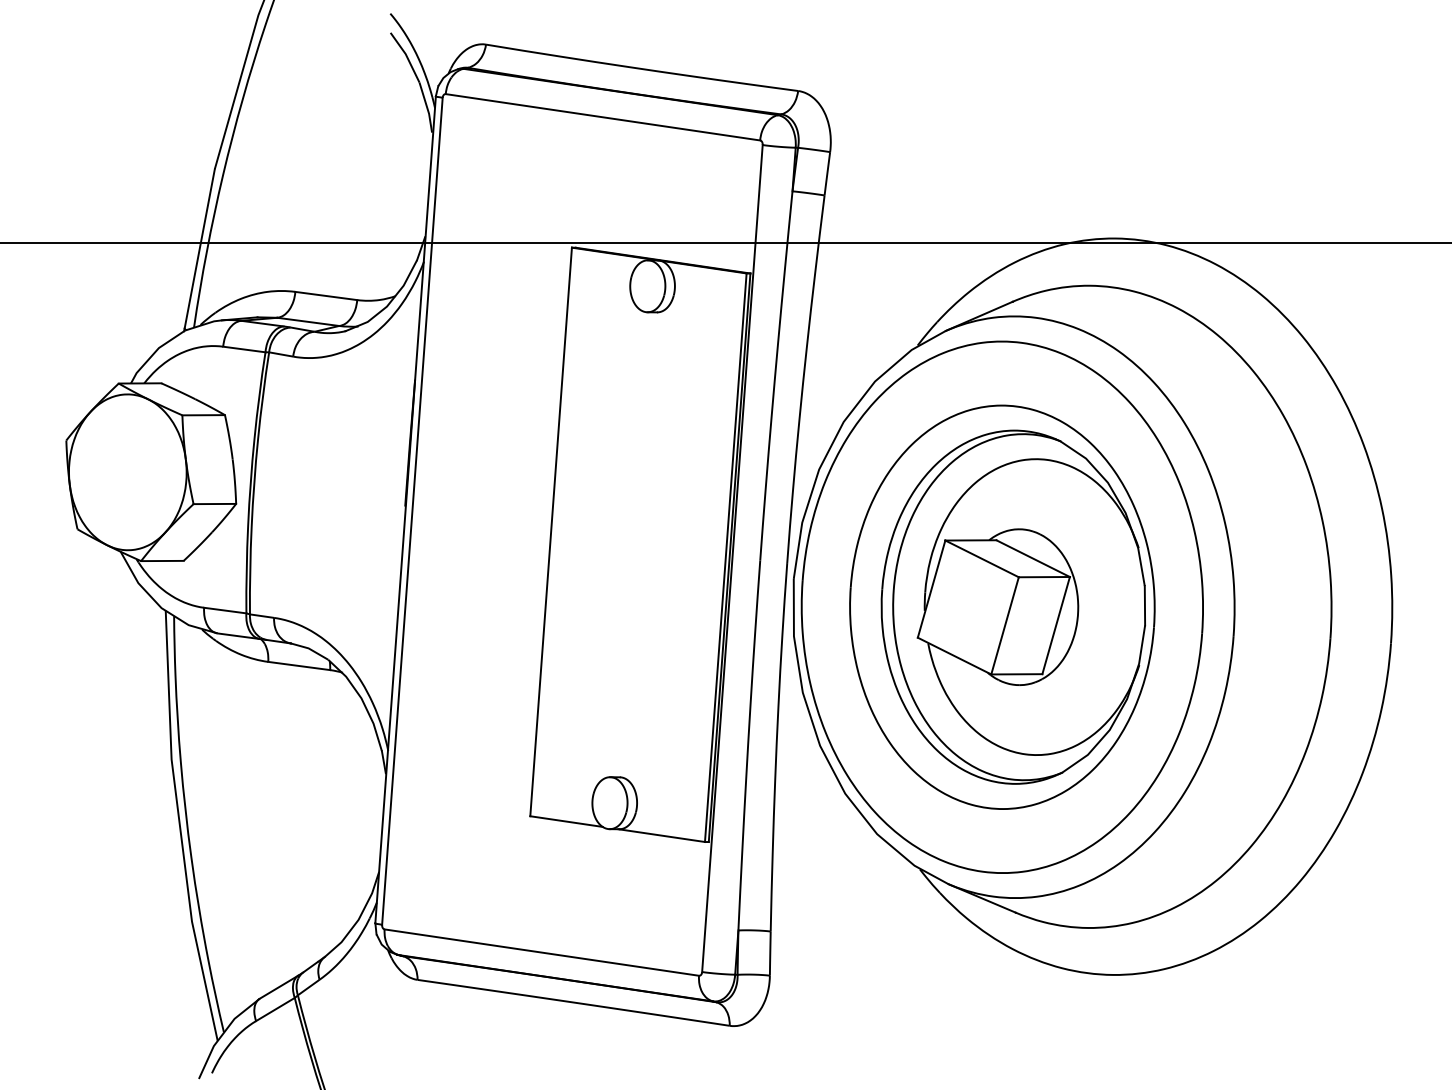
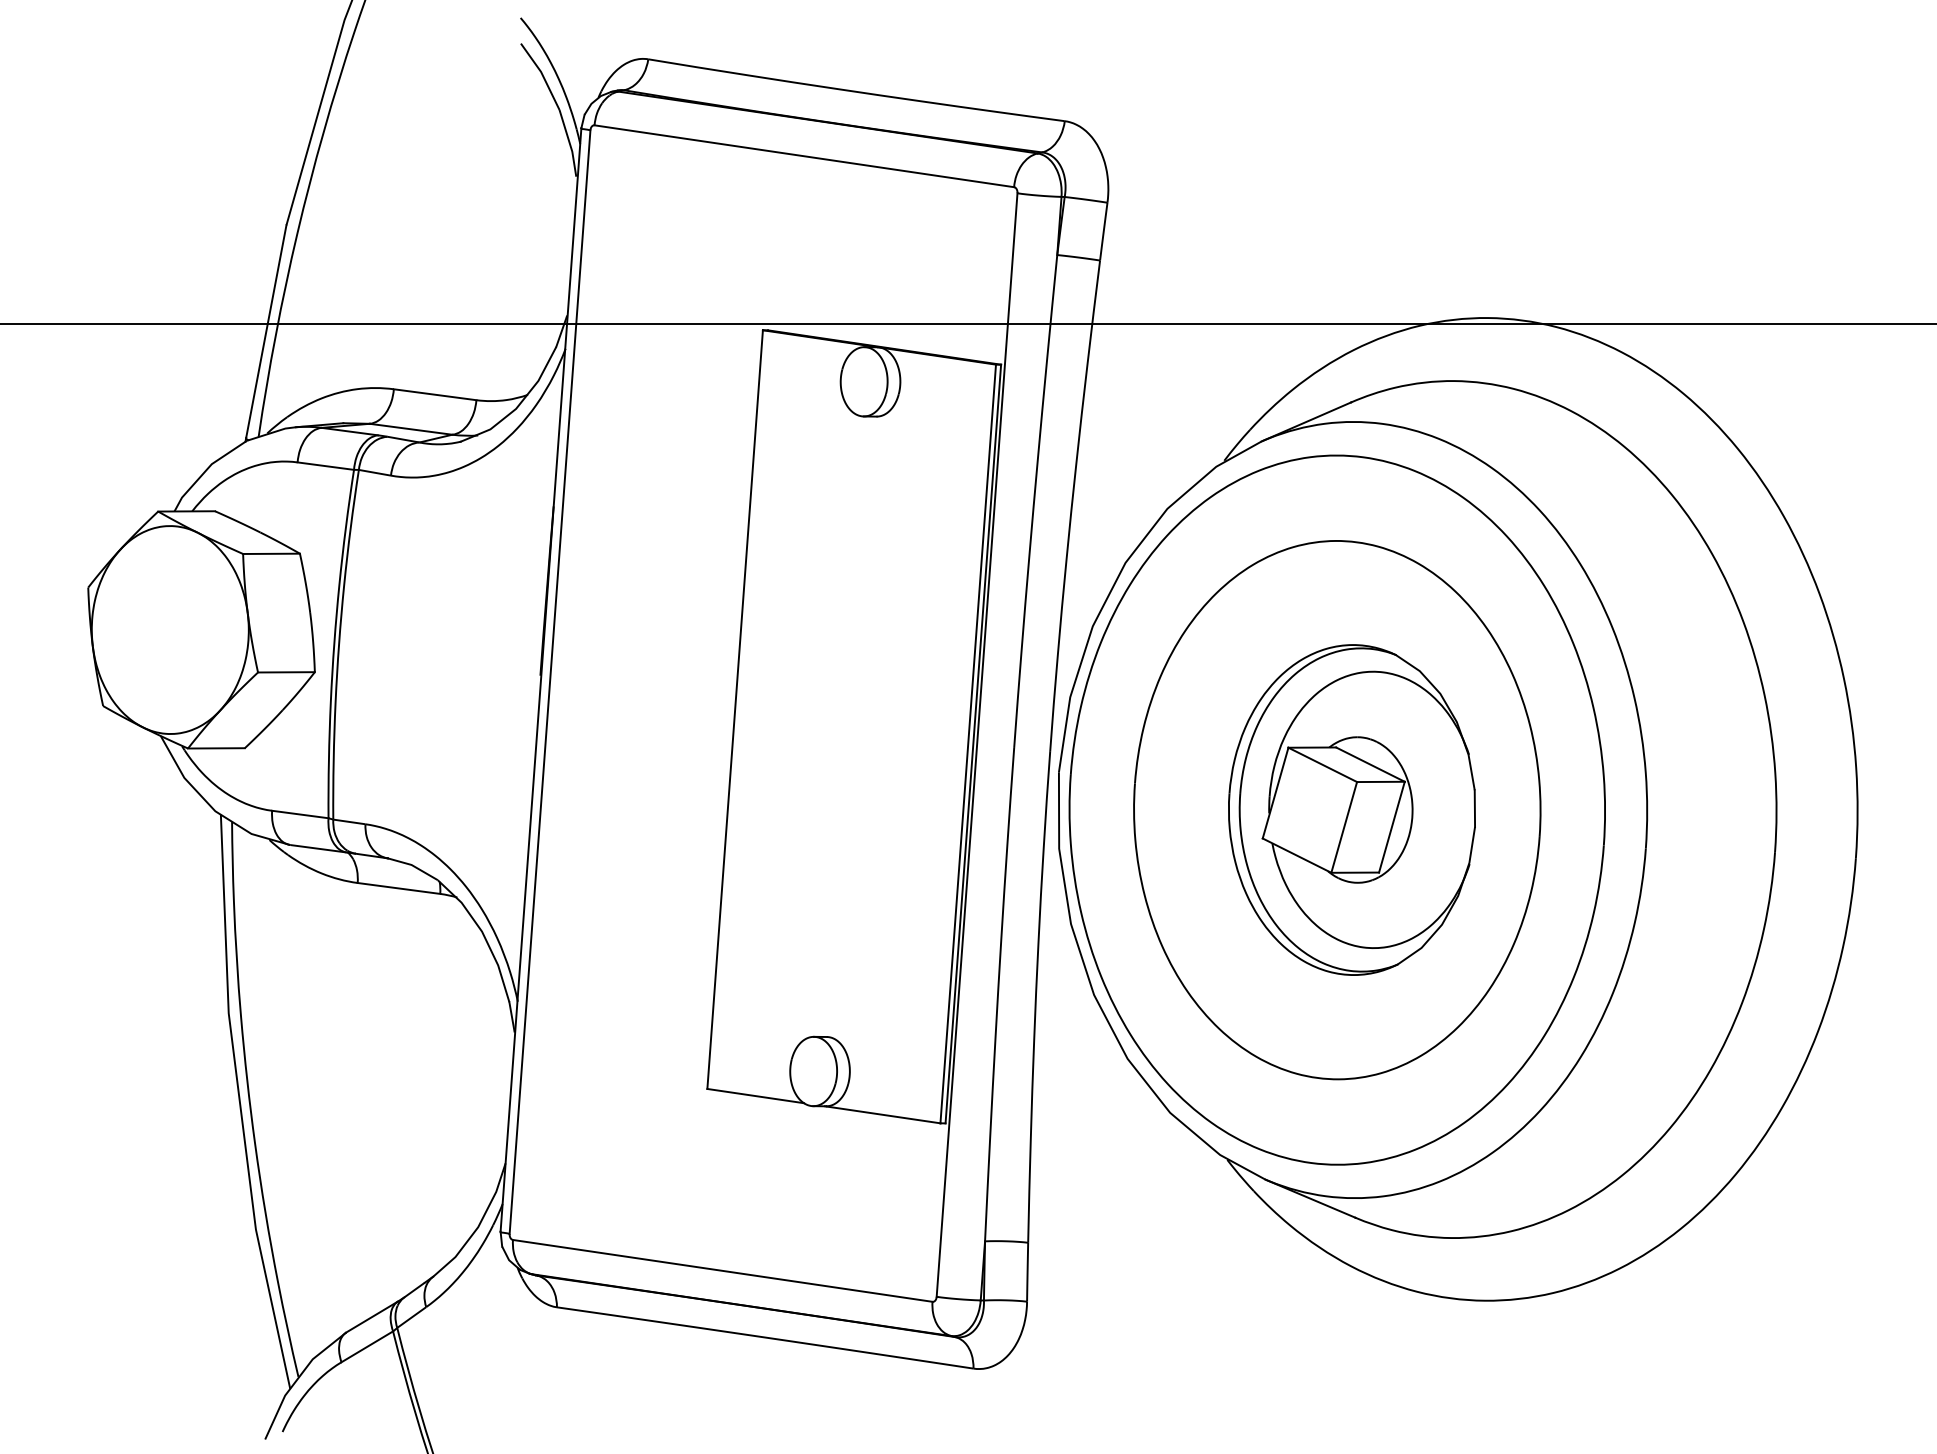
part: (1013, 606) -> (1351, 809), size x0.7

